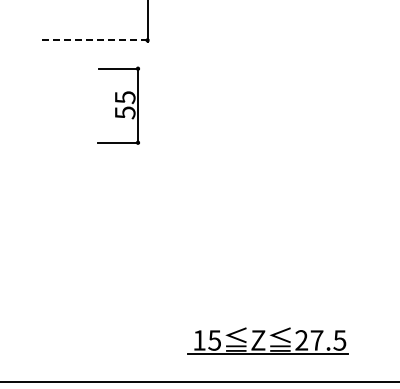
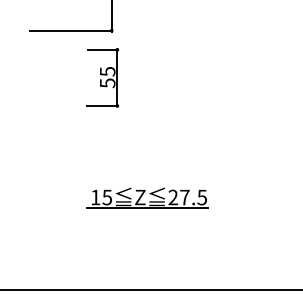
line: (93, 40) -> (70, 30), dashed -> solid
part: (118, 105) -> (102, 77), moved
part: (267, 340) -> (147, 197), moved

